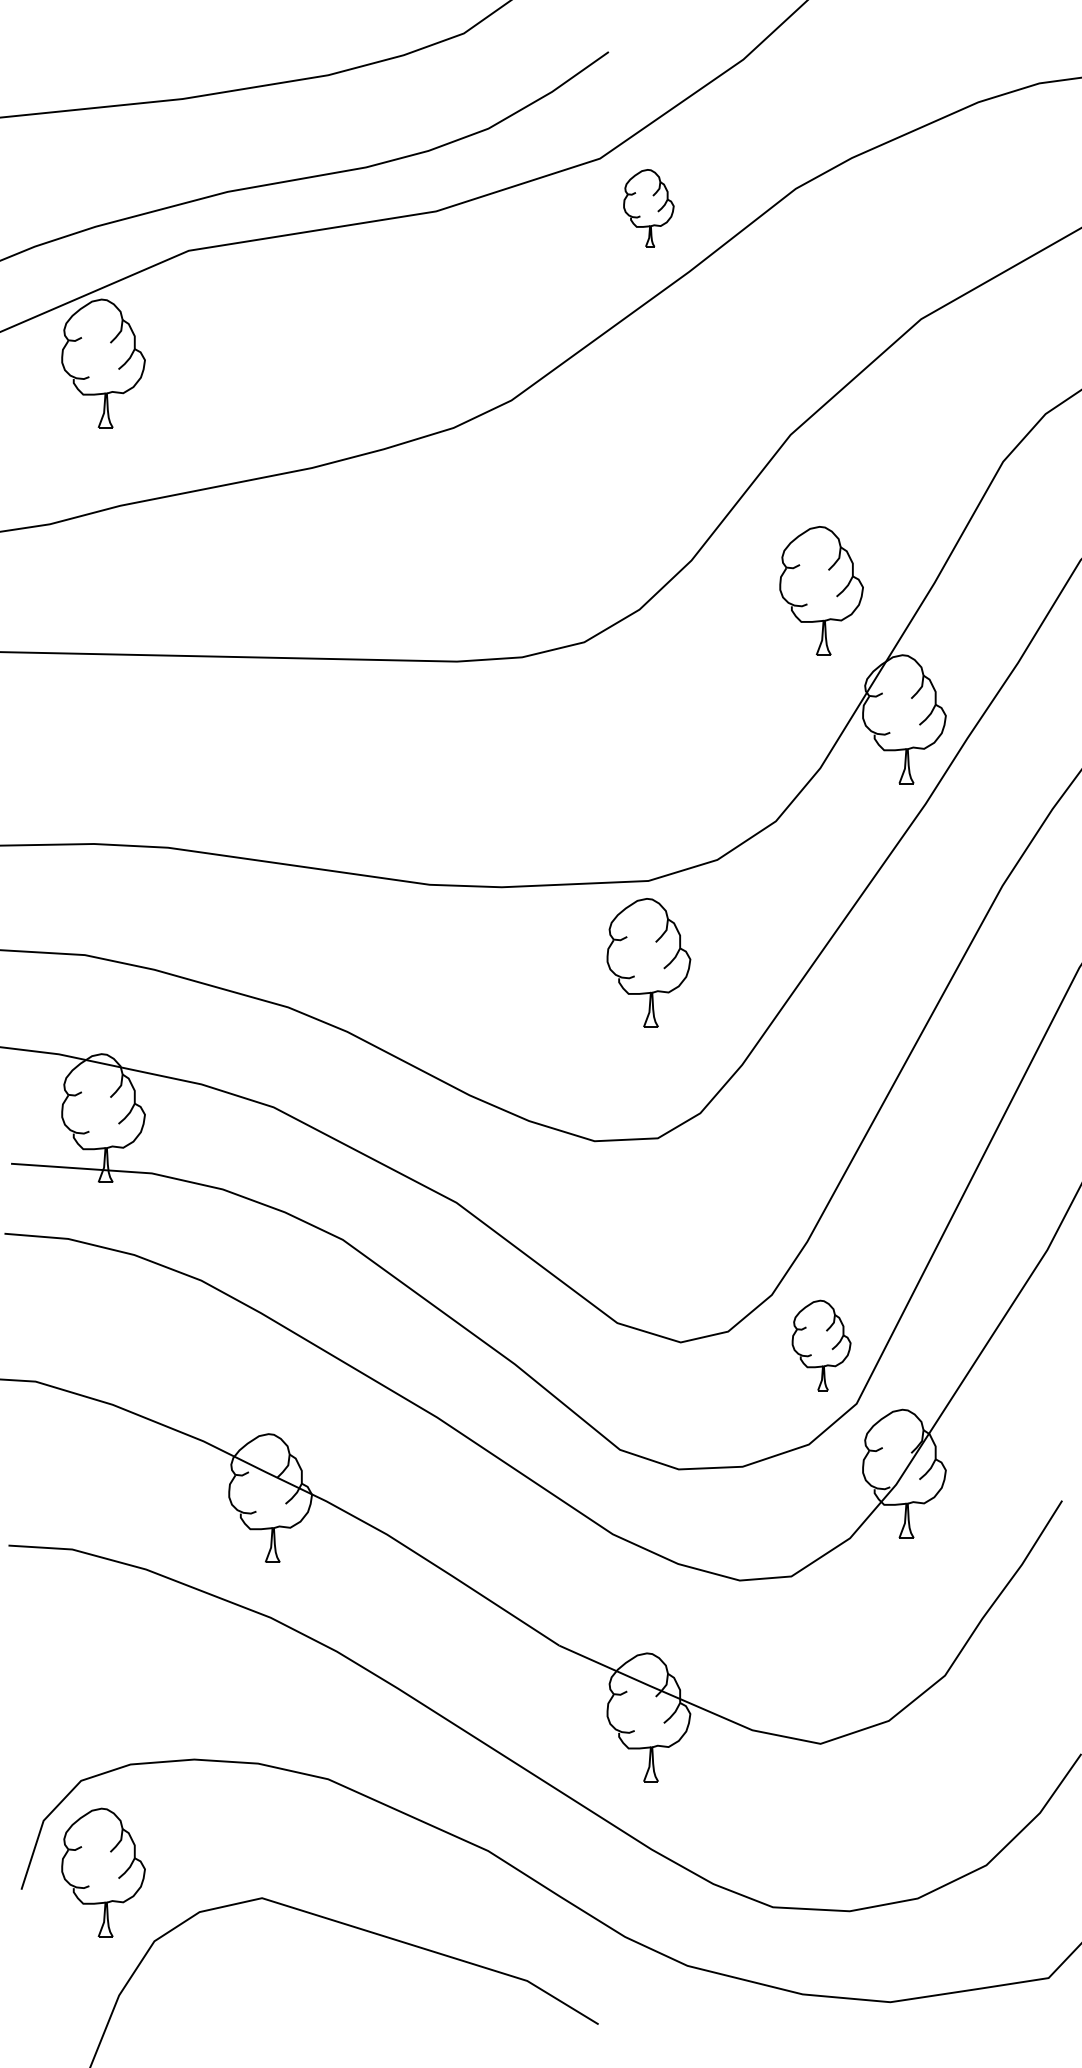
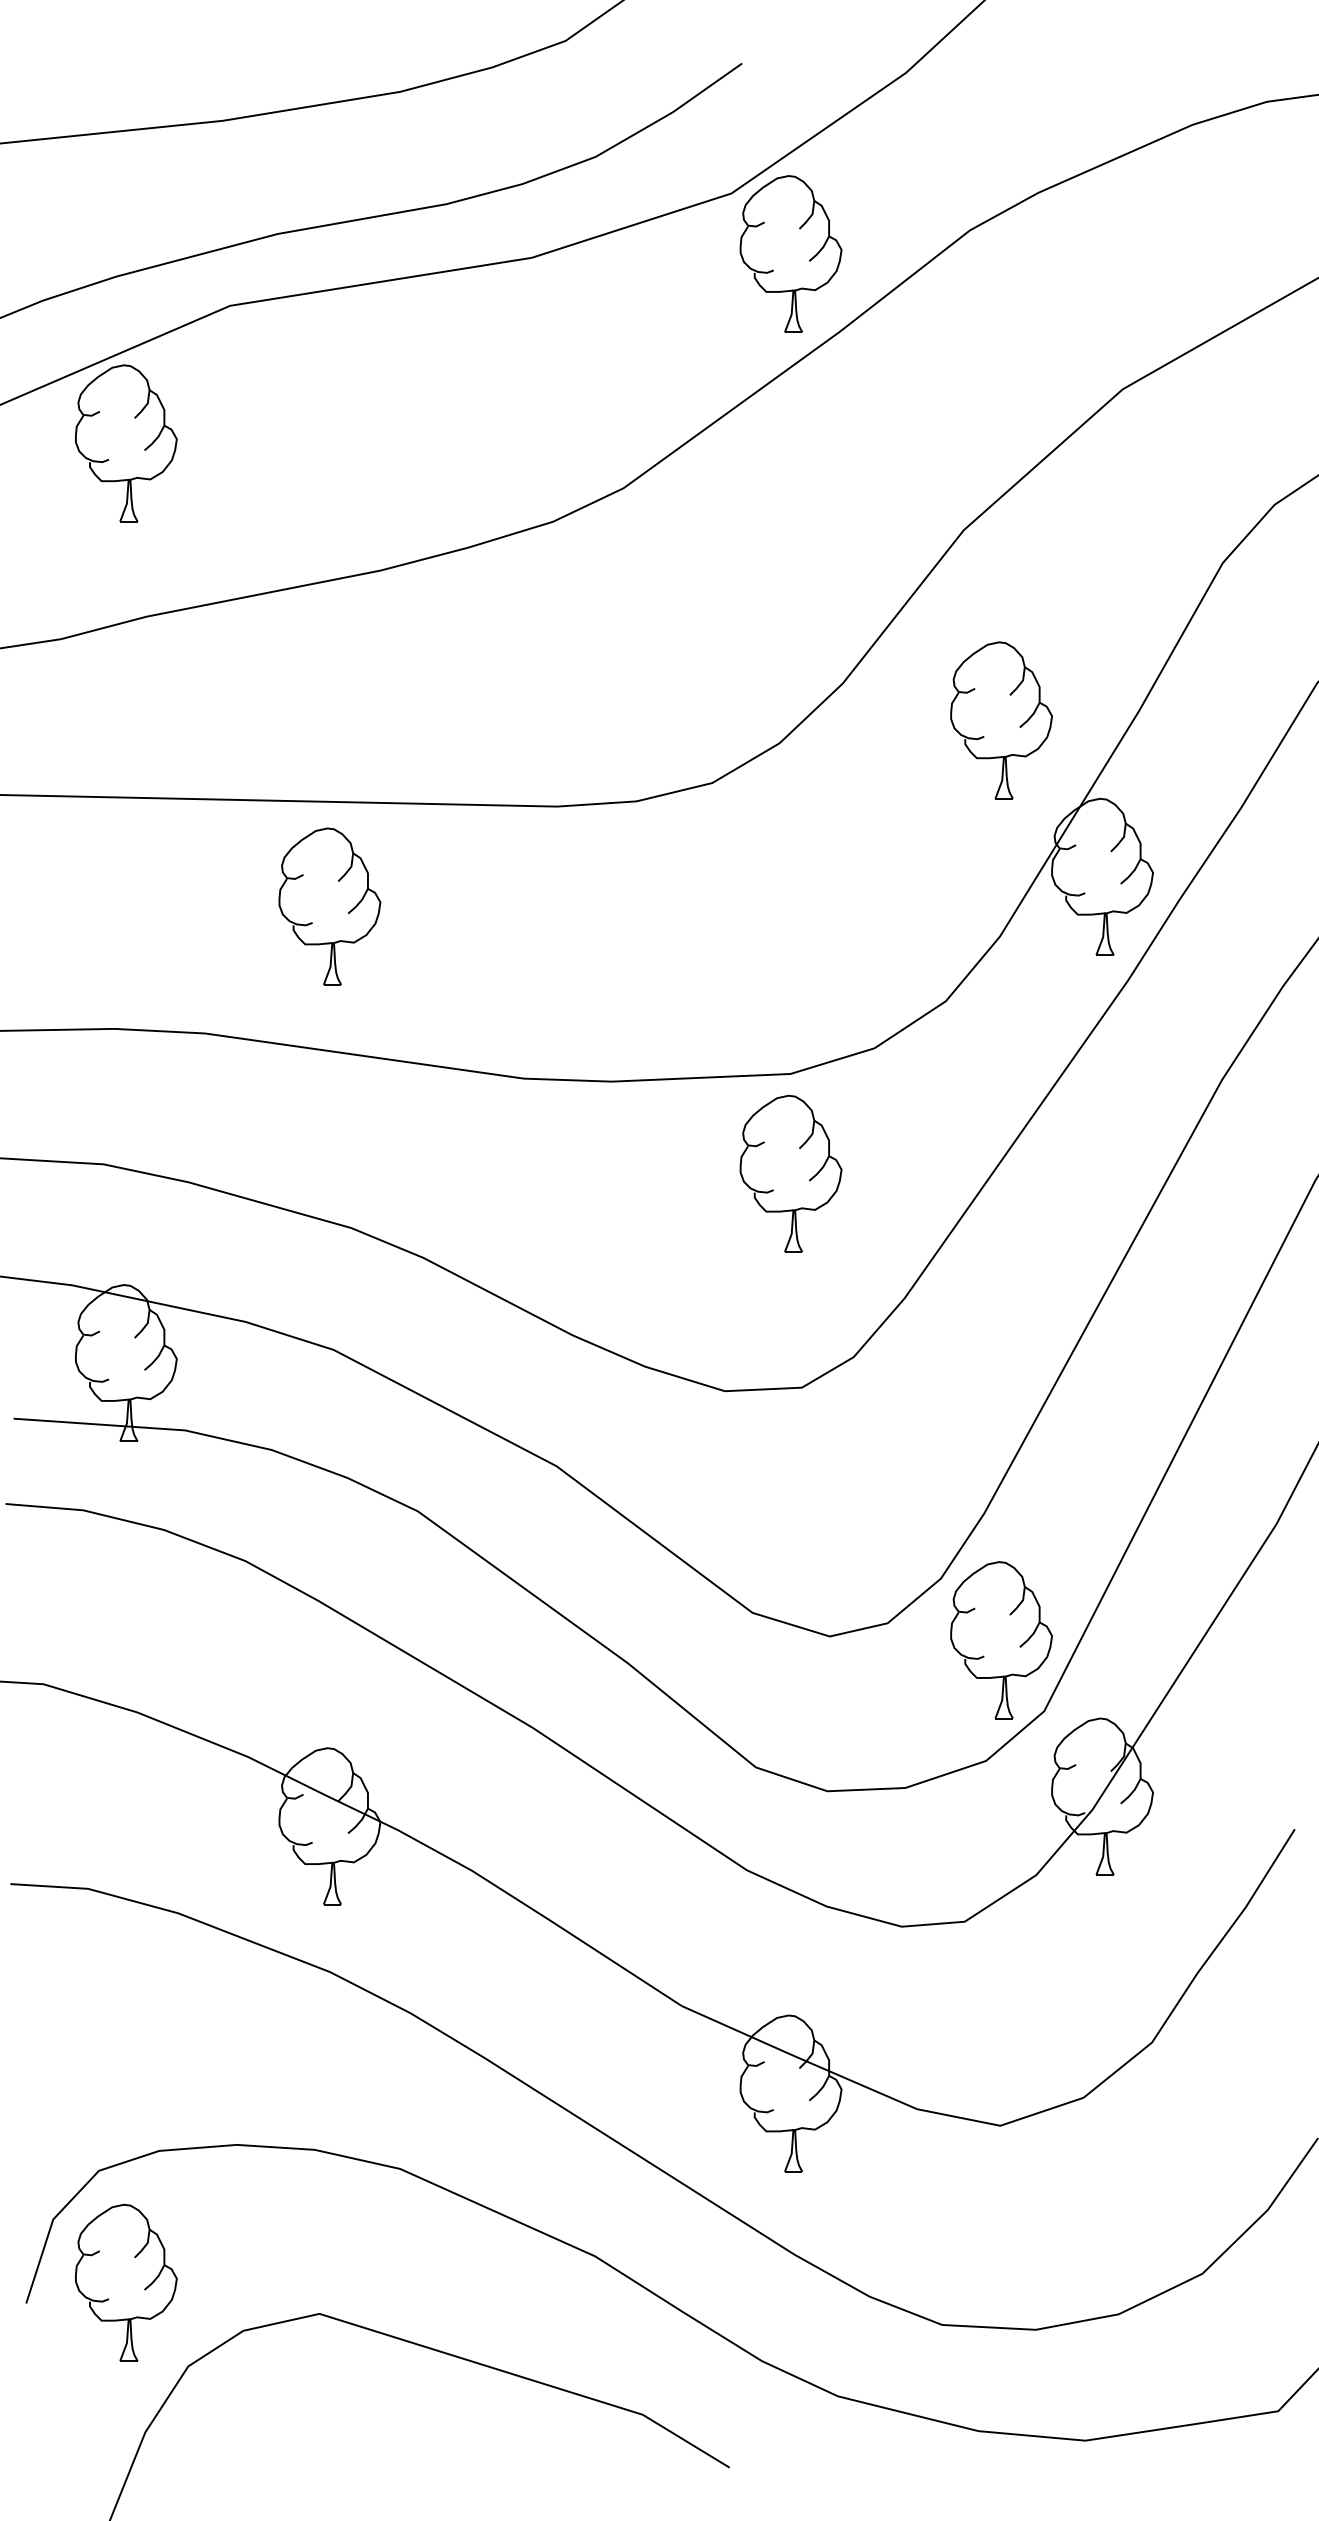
part: (648, 207) -> (790, 253), size x1.67
part: (270, 743) -> (329, 906), added
part: (821, 1345) -> (1001, 1640), size x1.43

